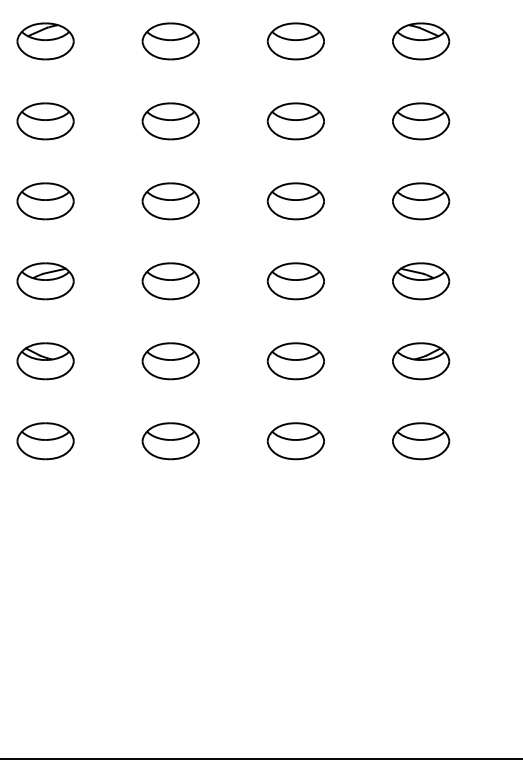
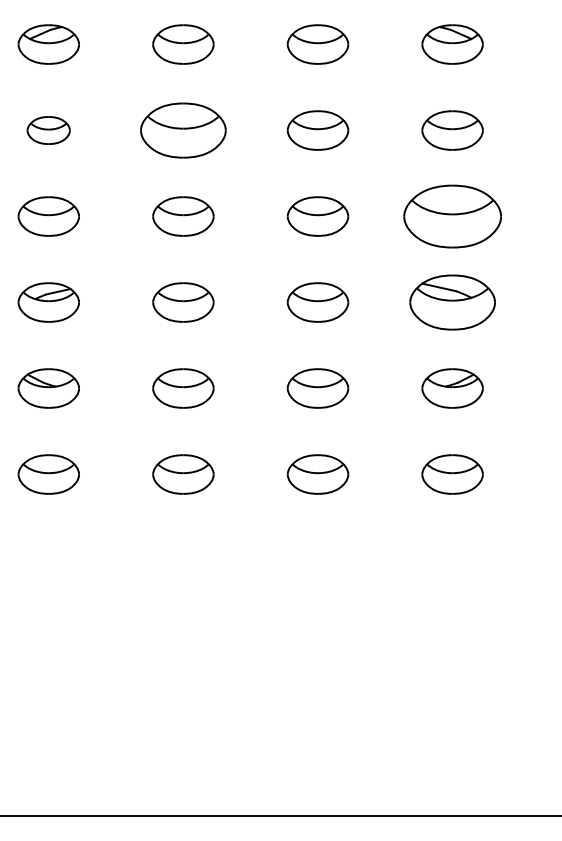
part: (45, 121) -> (48, 130), size x0.7
part: (170, 121) -> (183, 130), size x1.4
part: (420, 201) -> (452, 216), size x1.6
part: (420, 281) -> (452, 302), size x1.4

